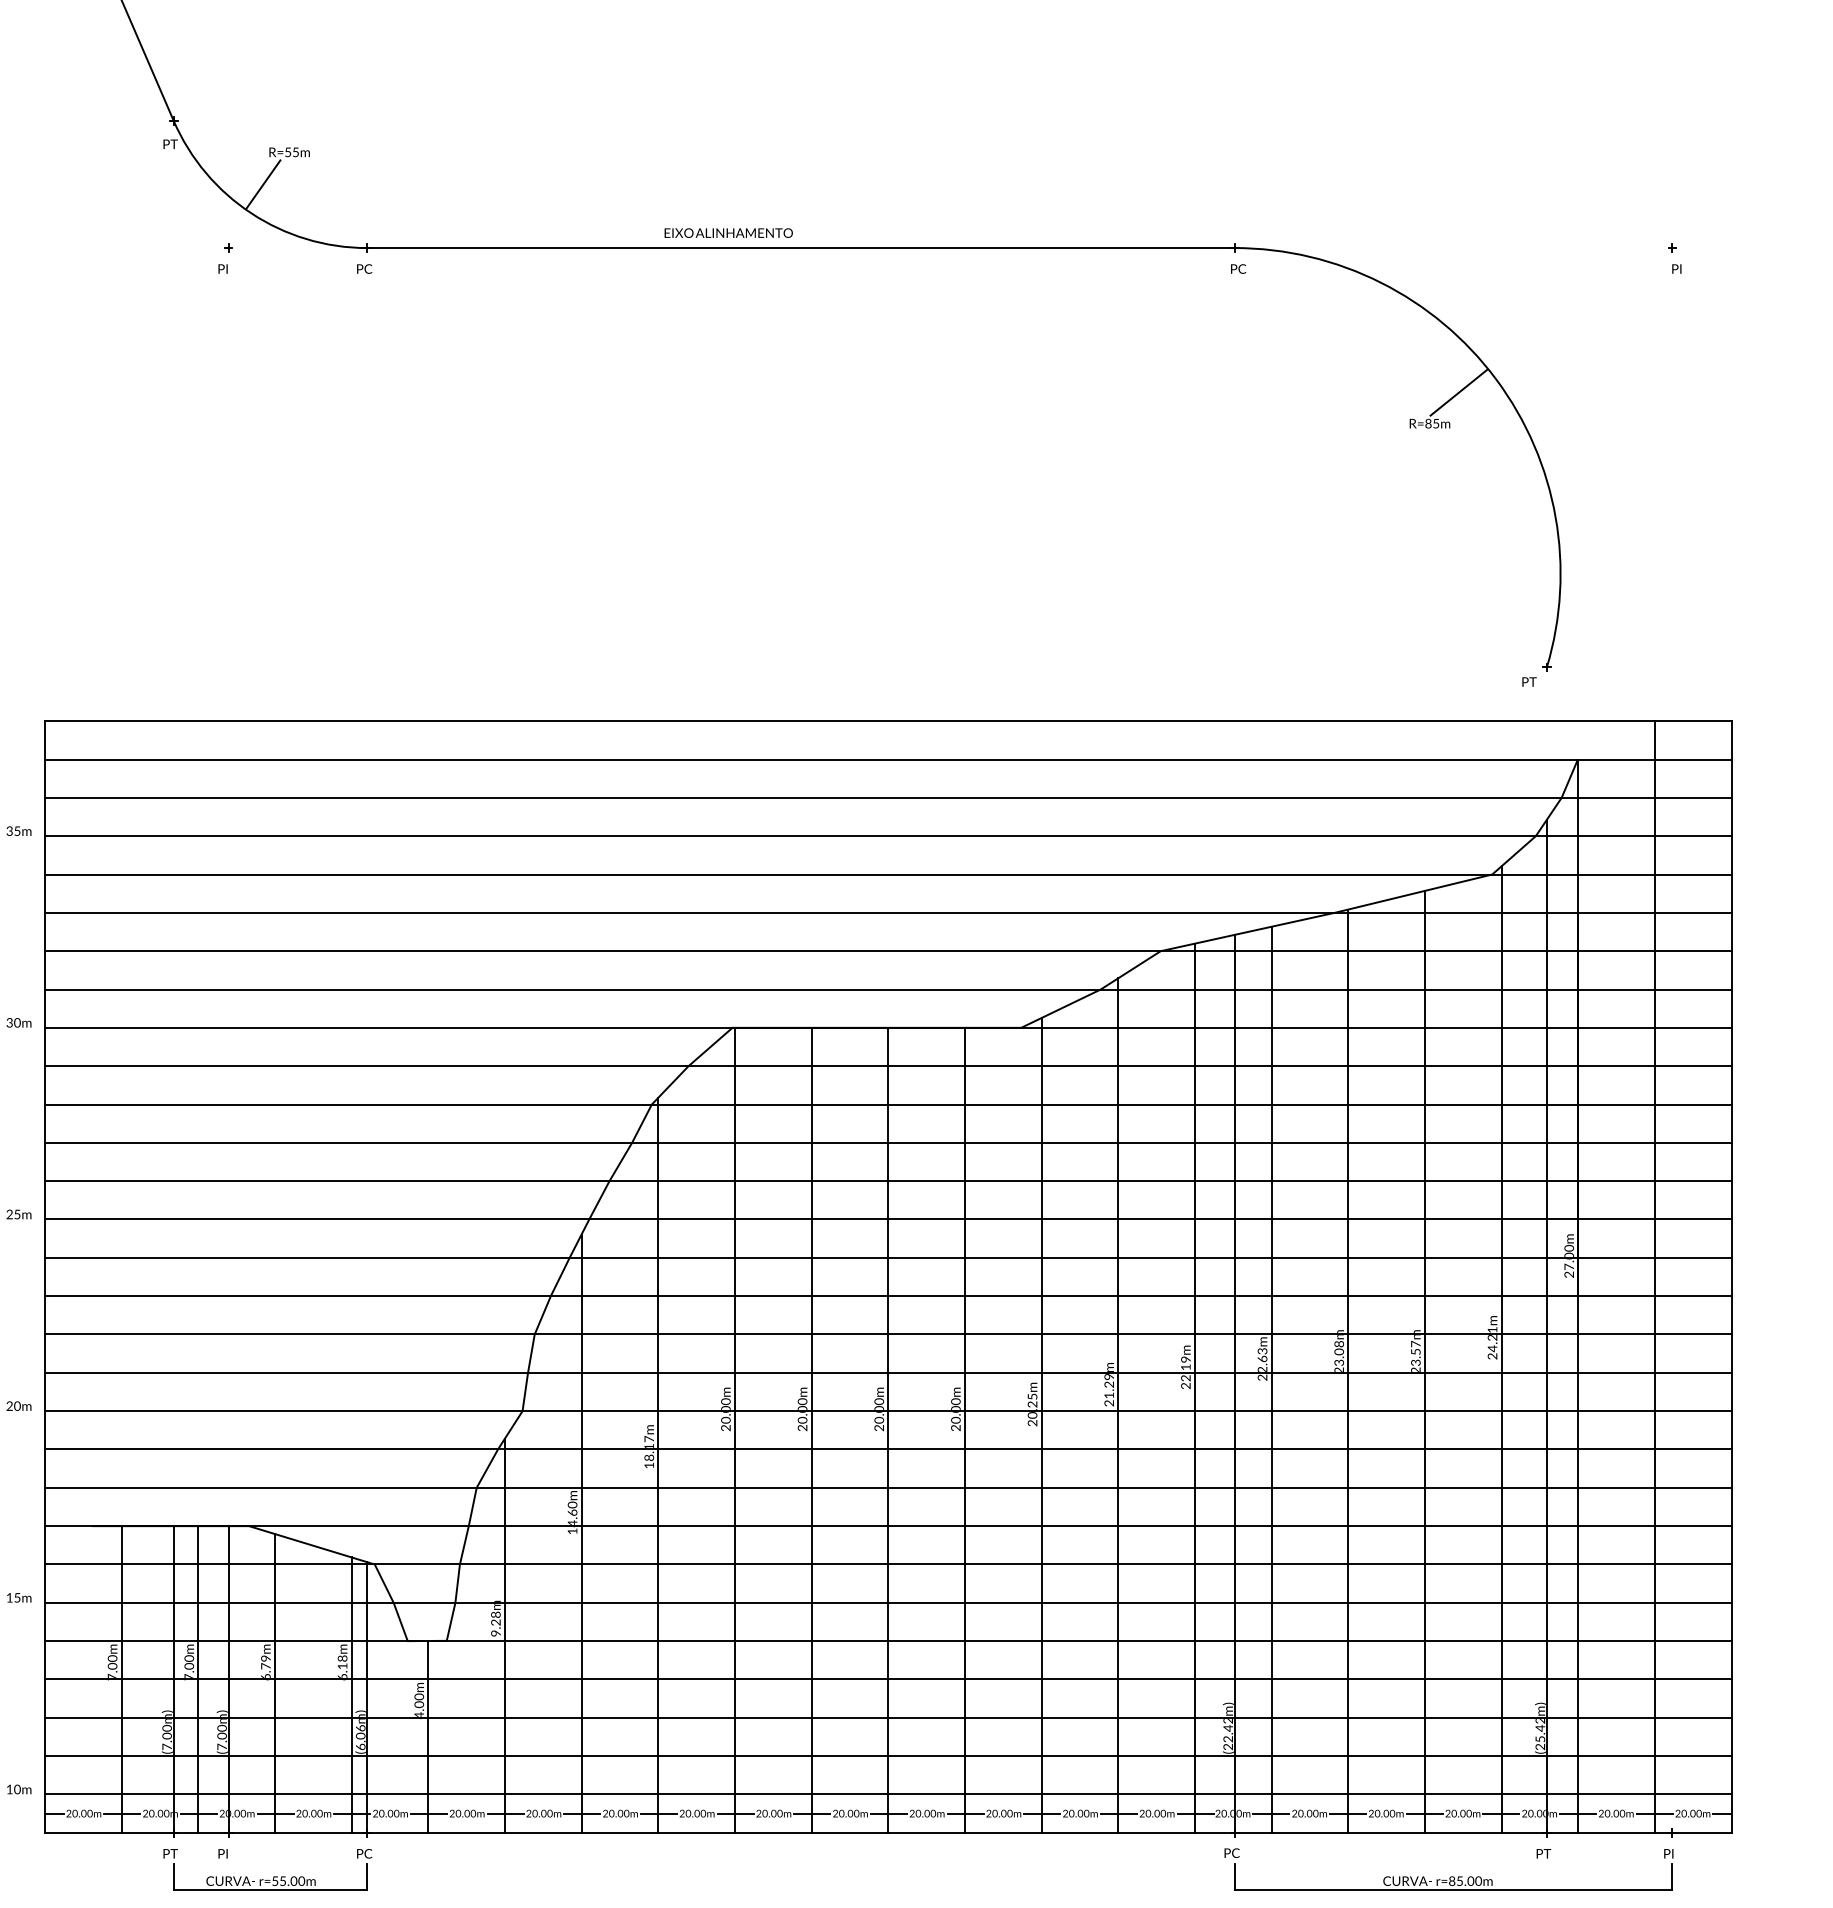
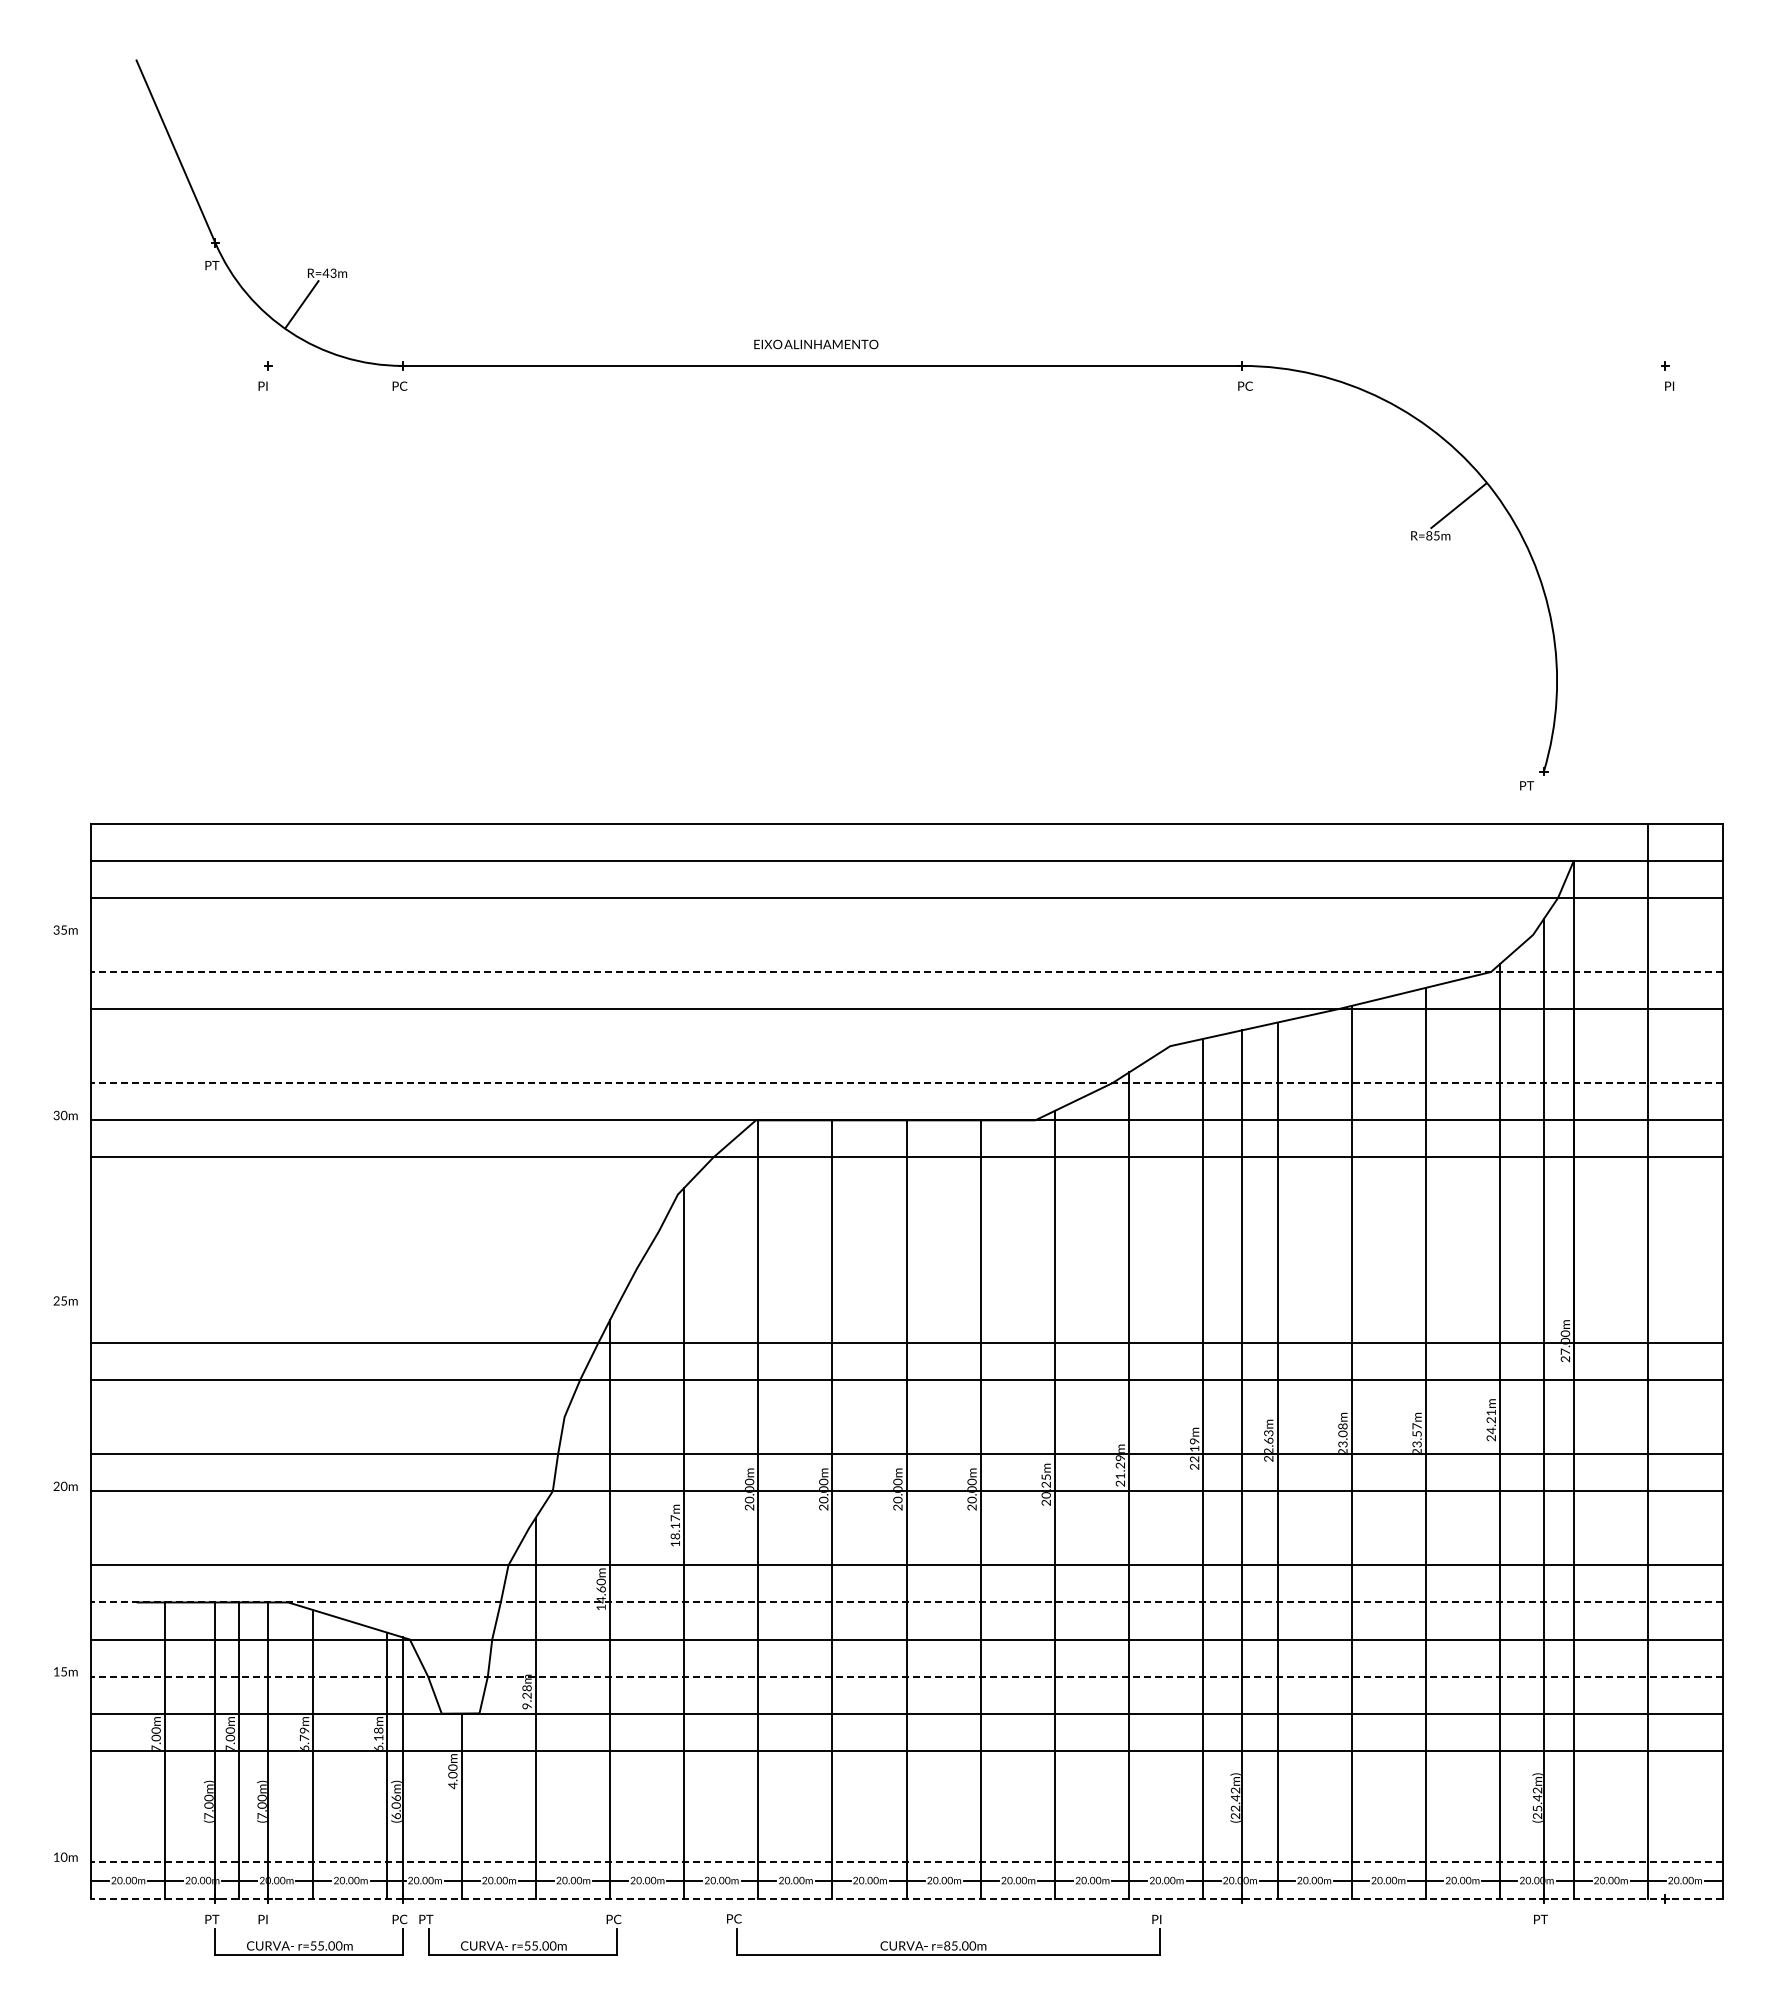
text: (291, 151) -> (329, 272), R=55m -> R=43m
text: (728, 233) -> (816, 344), moved
line: (888, 835) -> (906, 934), removed
line: (888, 875) -> (906, 972), solid -> dashed
line: (888, 951) -> (906, 1046), removed
line: (888, 989) -> (906, 1083), solid -> dashed
line: (888, 1104) -> (906, 1194), removed
line: (888, 1142) -> (906, 1231), removed
line: (888, 1180) -> (906, 1268), removed
line: (888, 1219) -> (906, 1305), removed
line: (888, 1334) -> (906, 1417), removed
line: (888, 1449) -> (906, 1528), removed
line: (888, 1526) -> (906, 1602), solid -> dashed
line: (888, 1602) -> (906, 1676), solid -> dashed
line: (888, 1717) -> (906, 1787), removed
line: (888, 1755) -> (906, 1824), removed
line: (888, 1794) -> (906, 1862), solid -> dashed
line: (888, 1833) -> (906, 1899), solid -> dashed
part: (494, 1876) -> (525, 1941), added
part: (1450, 1876) -> (945, 1941), moved

